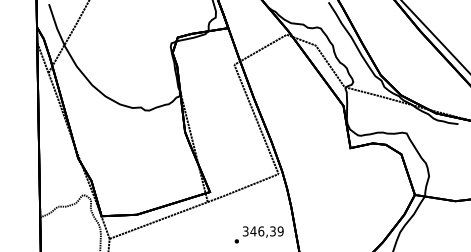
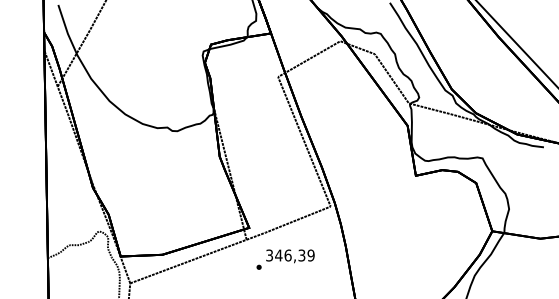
text: (259, 234) -> (285, 259), moved

